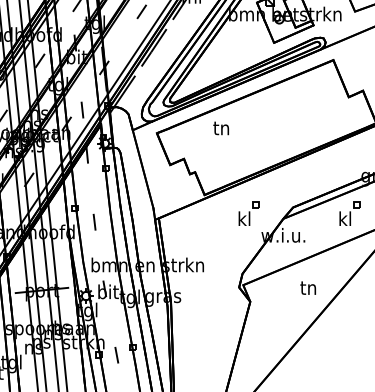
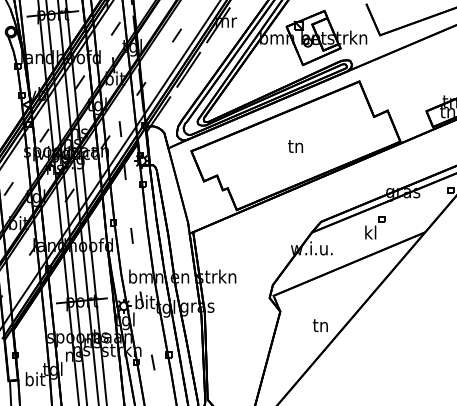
text: (221, 128) -> (295, 146), moved
part: (249, 213) -> (279, 227), removed
text: (308, 287) -> (320, 325), moved

